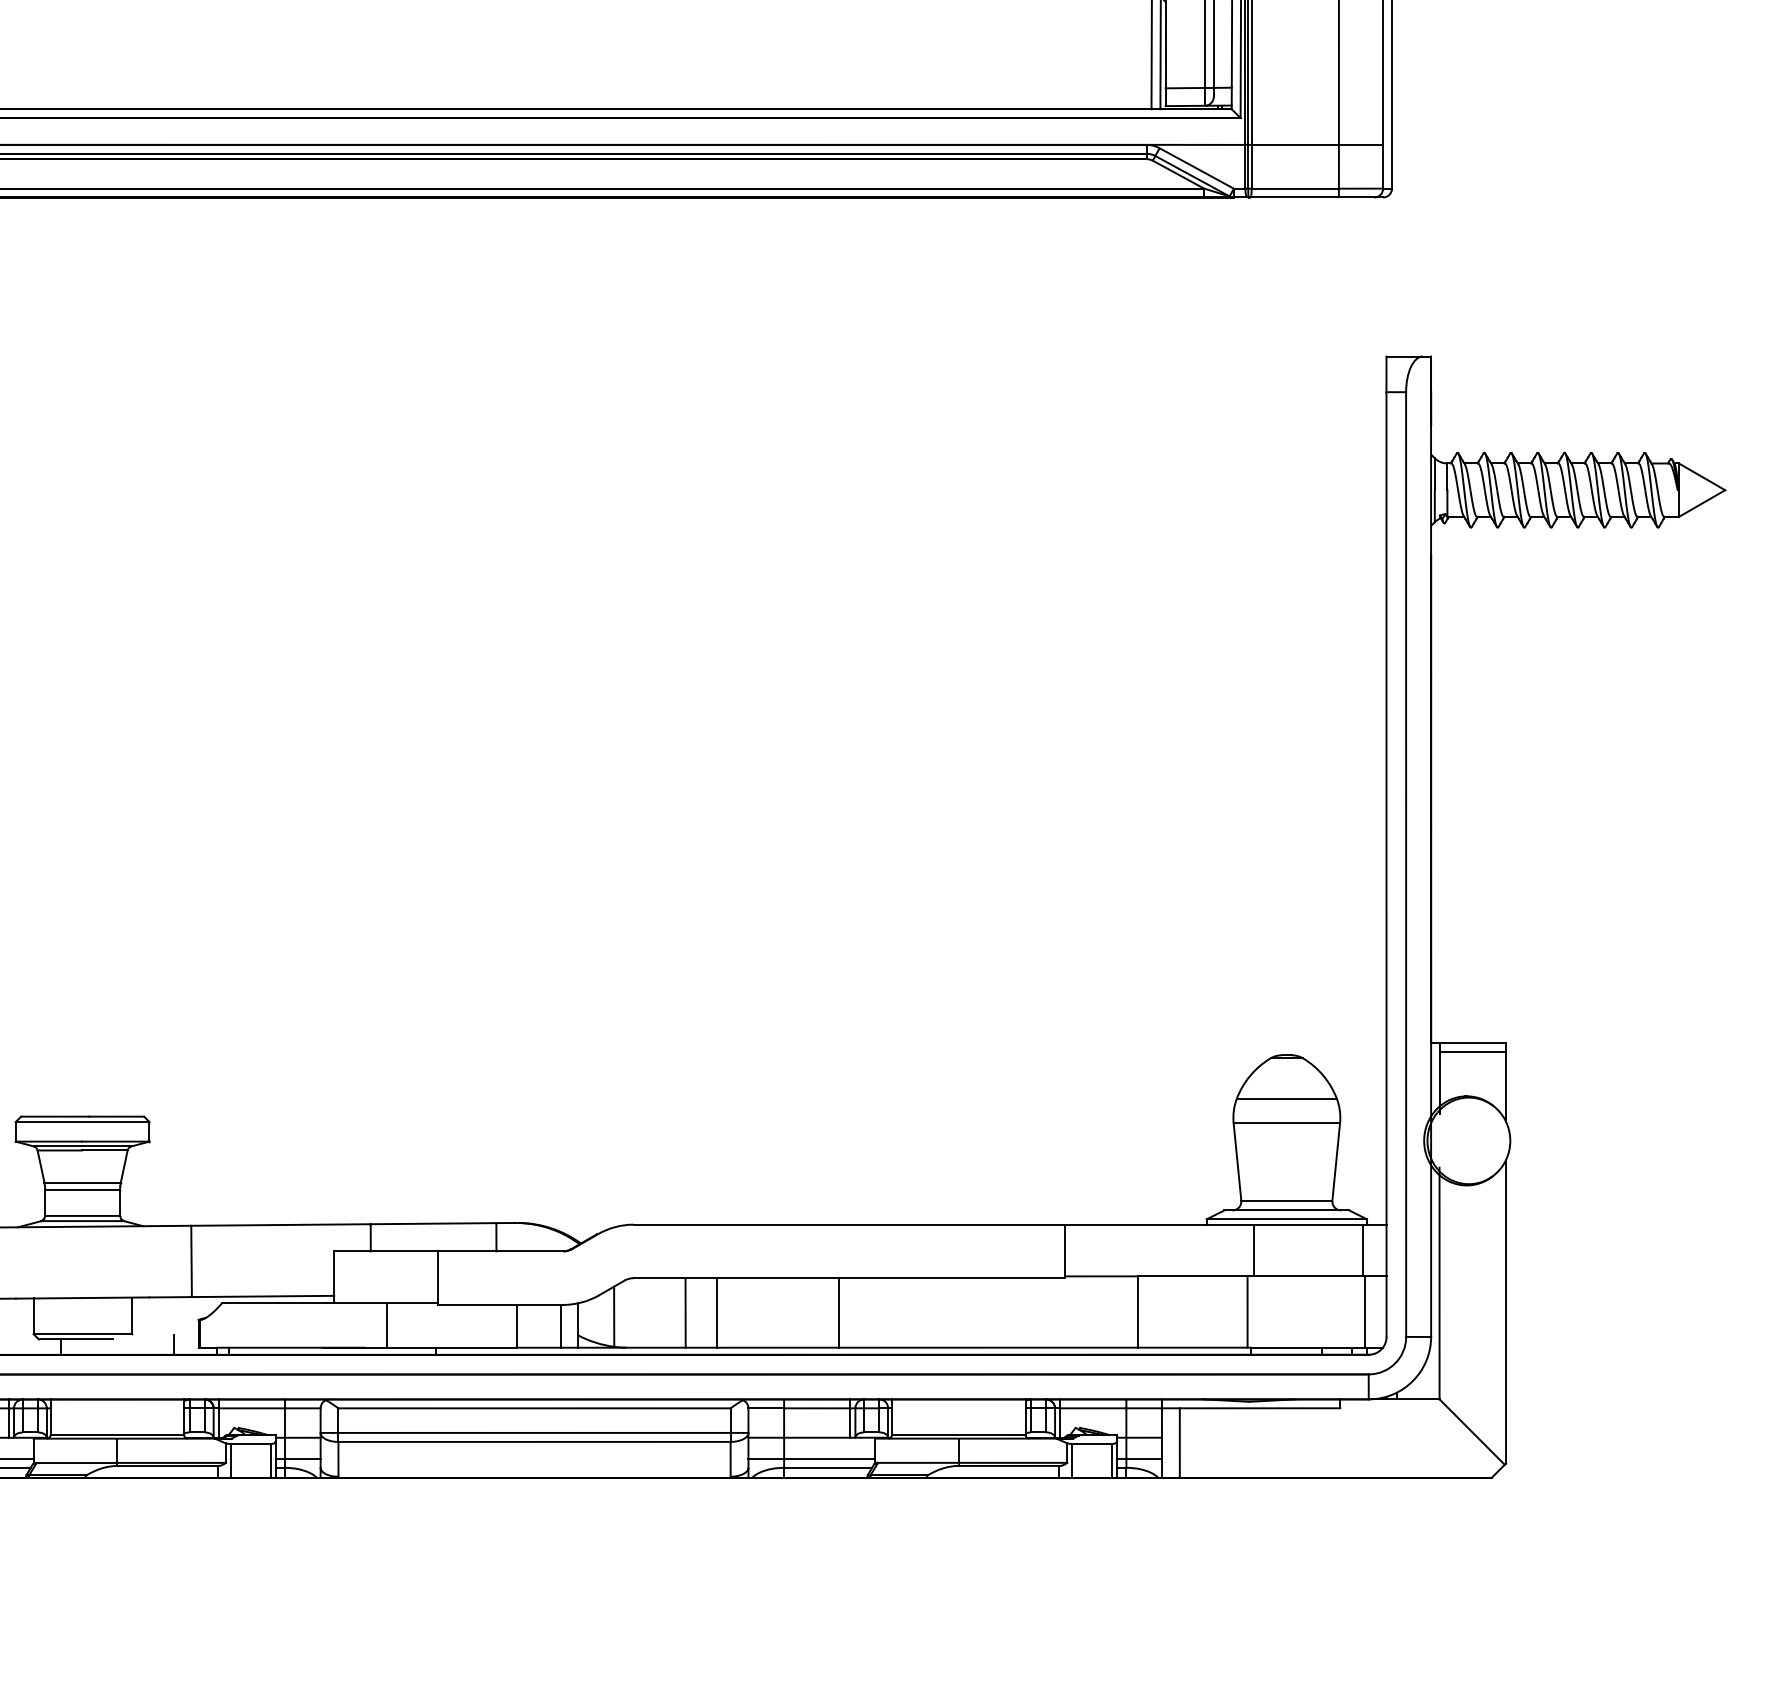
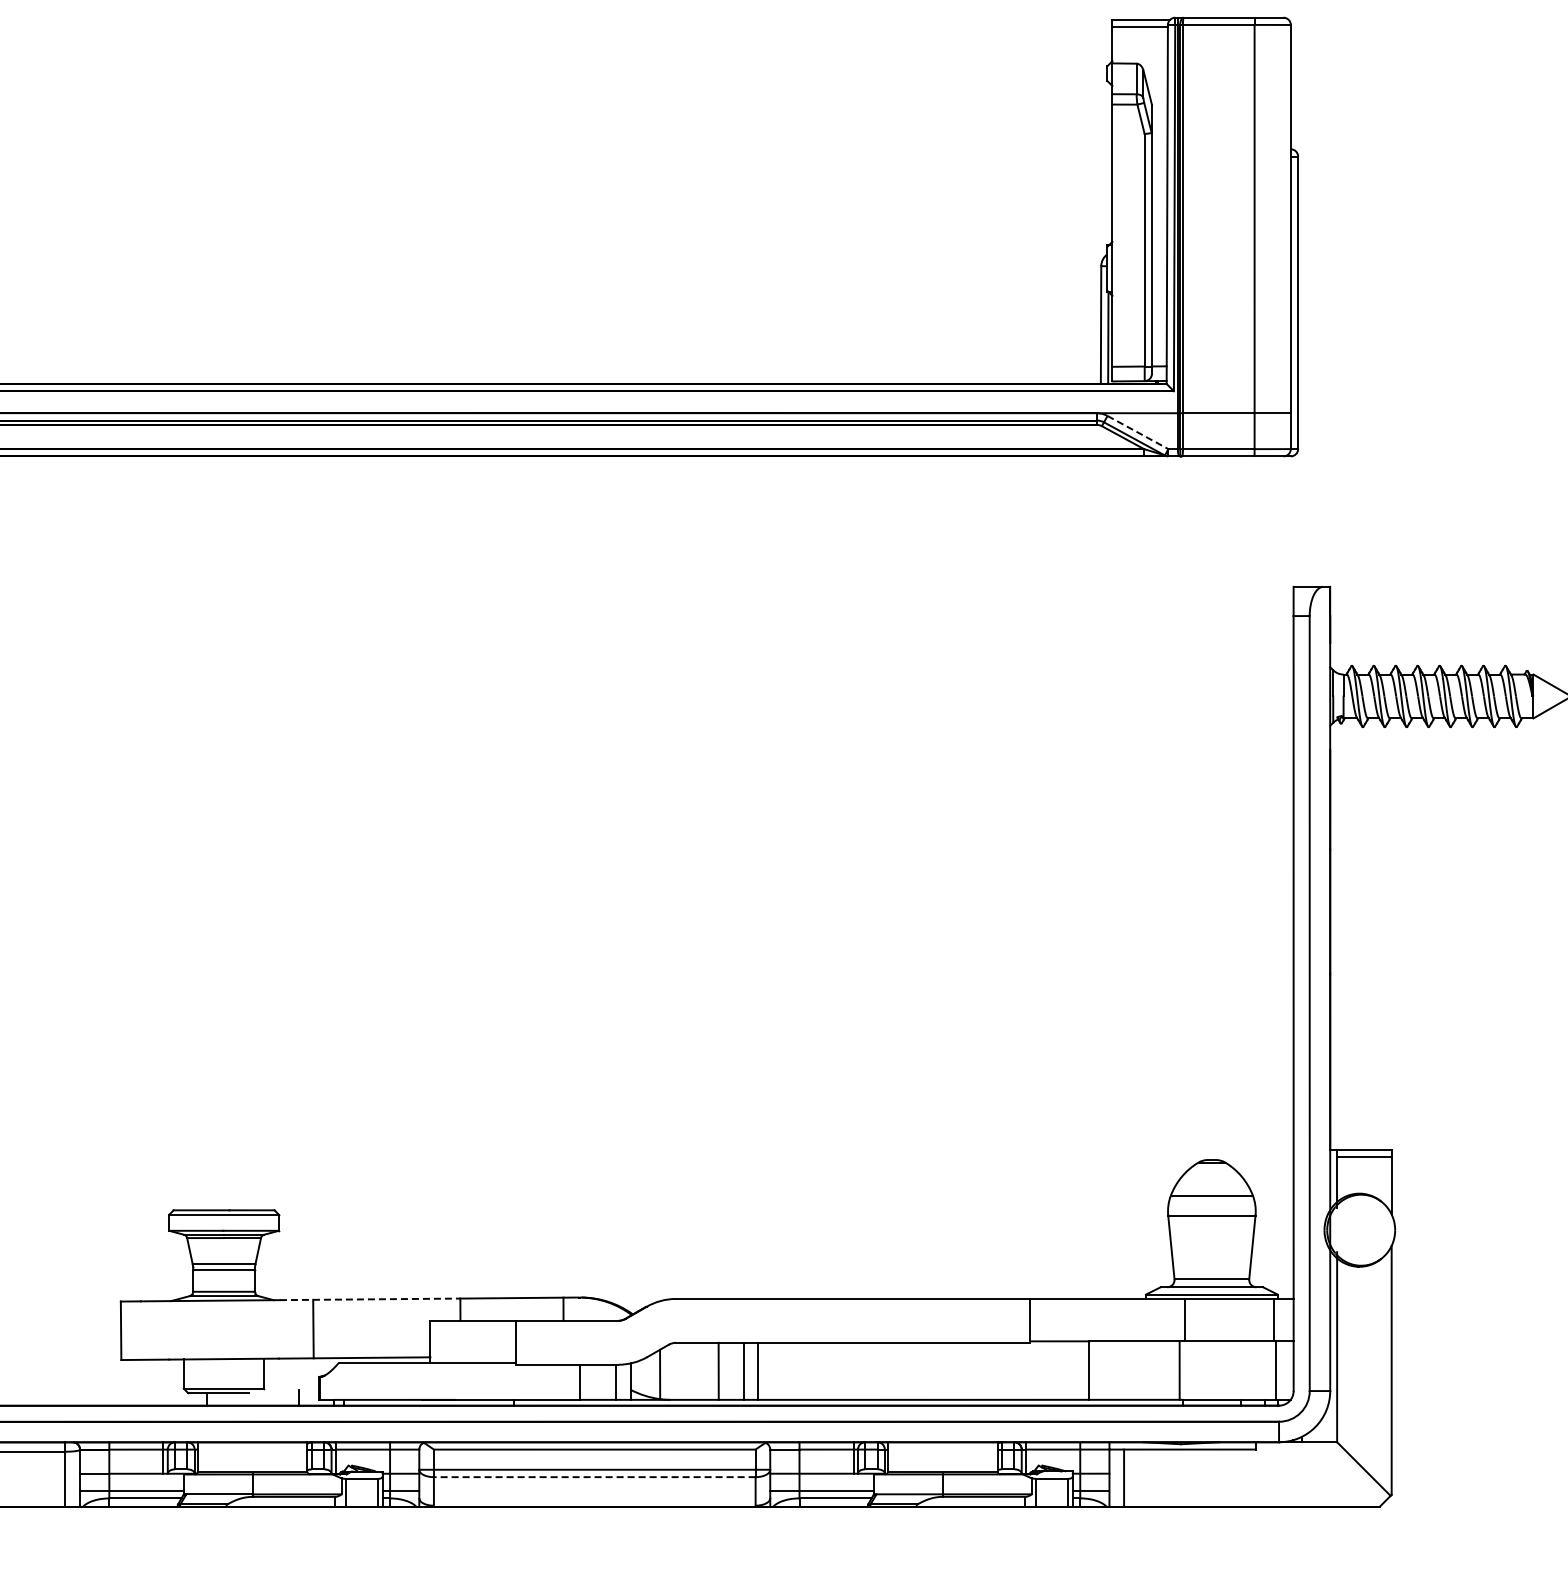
line: (1196, 168) -> (1137, 432), solid -> dashed
line: (261, 1225) -> (370, 1299), solid -> dashed
line: (838, 1311) -> (757, 1370), moved
line: (387, 1325) -> (474, 1381), removed
line: (534, 1442) -> (594, 1477), solid -> dashed

